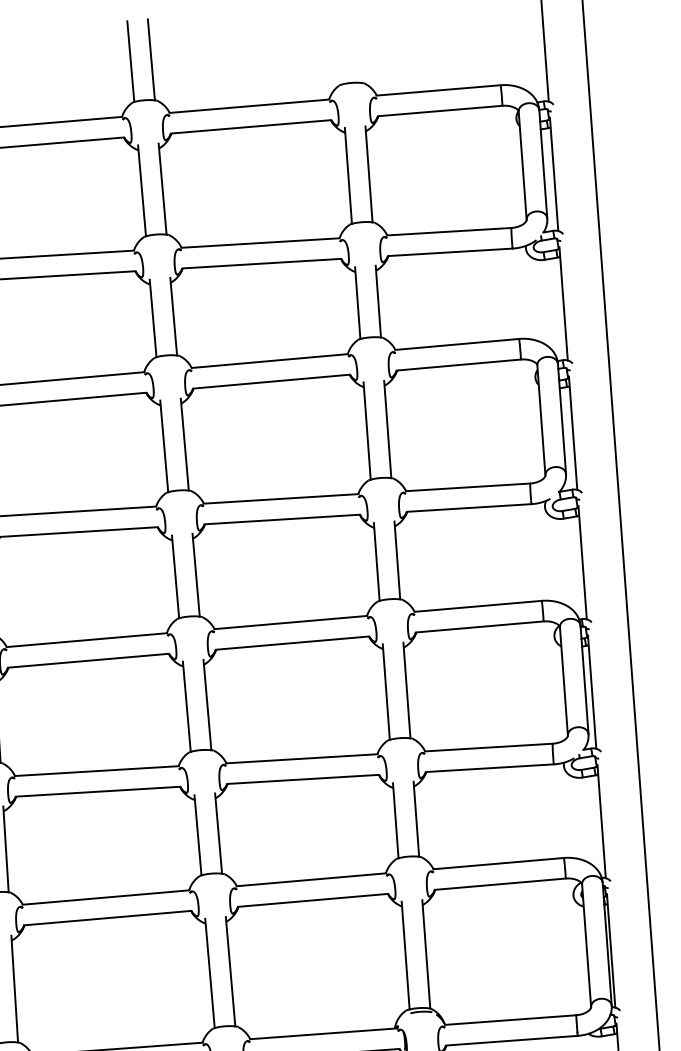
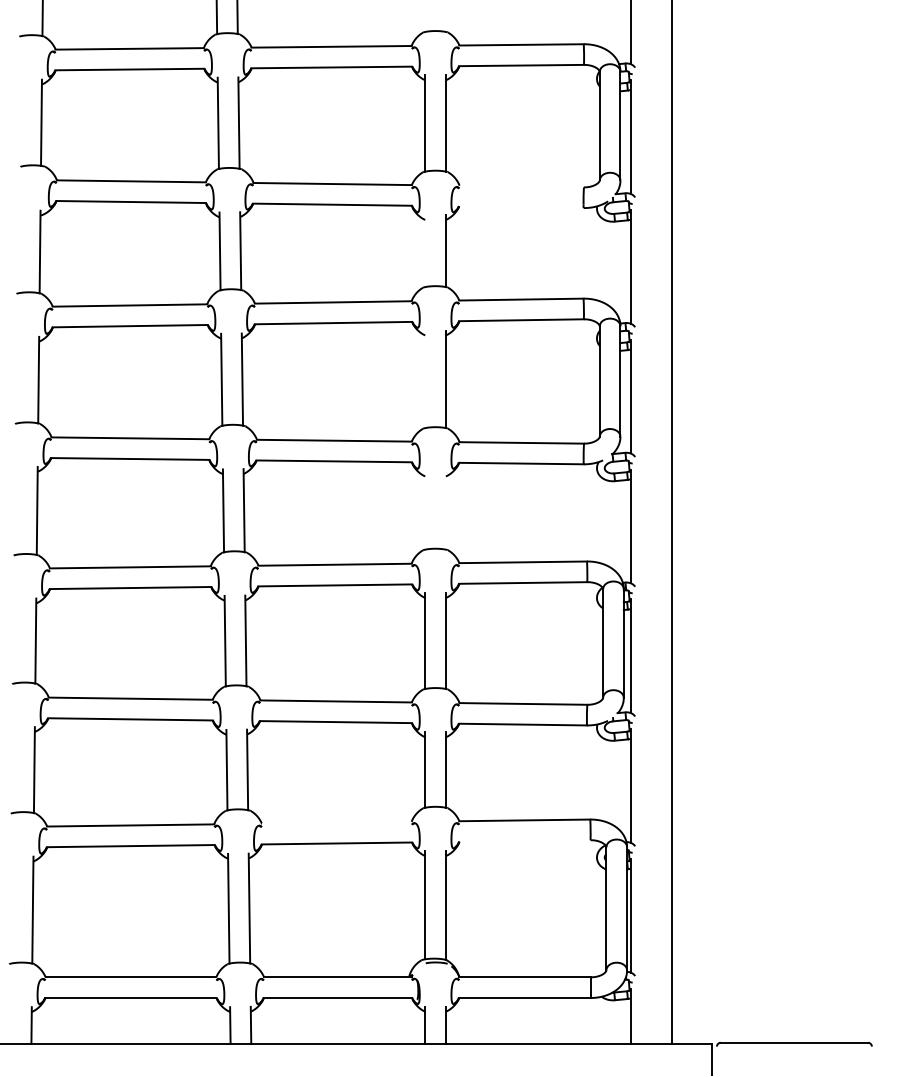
line: (449, 231) -> (521, 186), removed
line: (450, 252) -> (521, 207), removed
line: (358, 303) -> (425, 251), removed
line: (367, 431) -> (425, 379), removed
line: (396, 560) -> (445, 510), removed
line: (377, 561) -> (425, 510), removed
line: (311, 879) -> (336, 822), removed
line: (499, 883) -> (524, 840), removed

